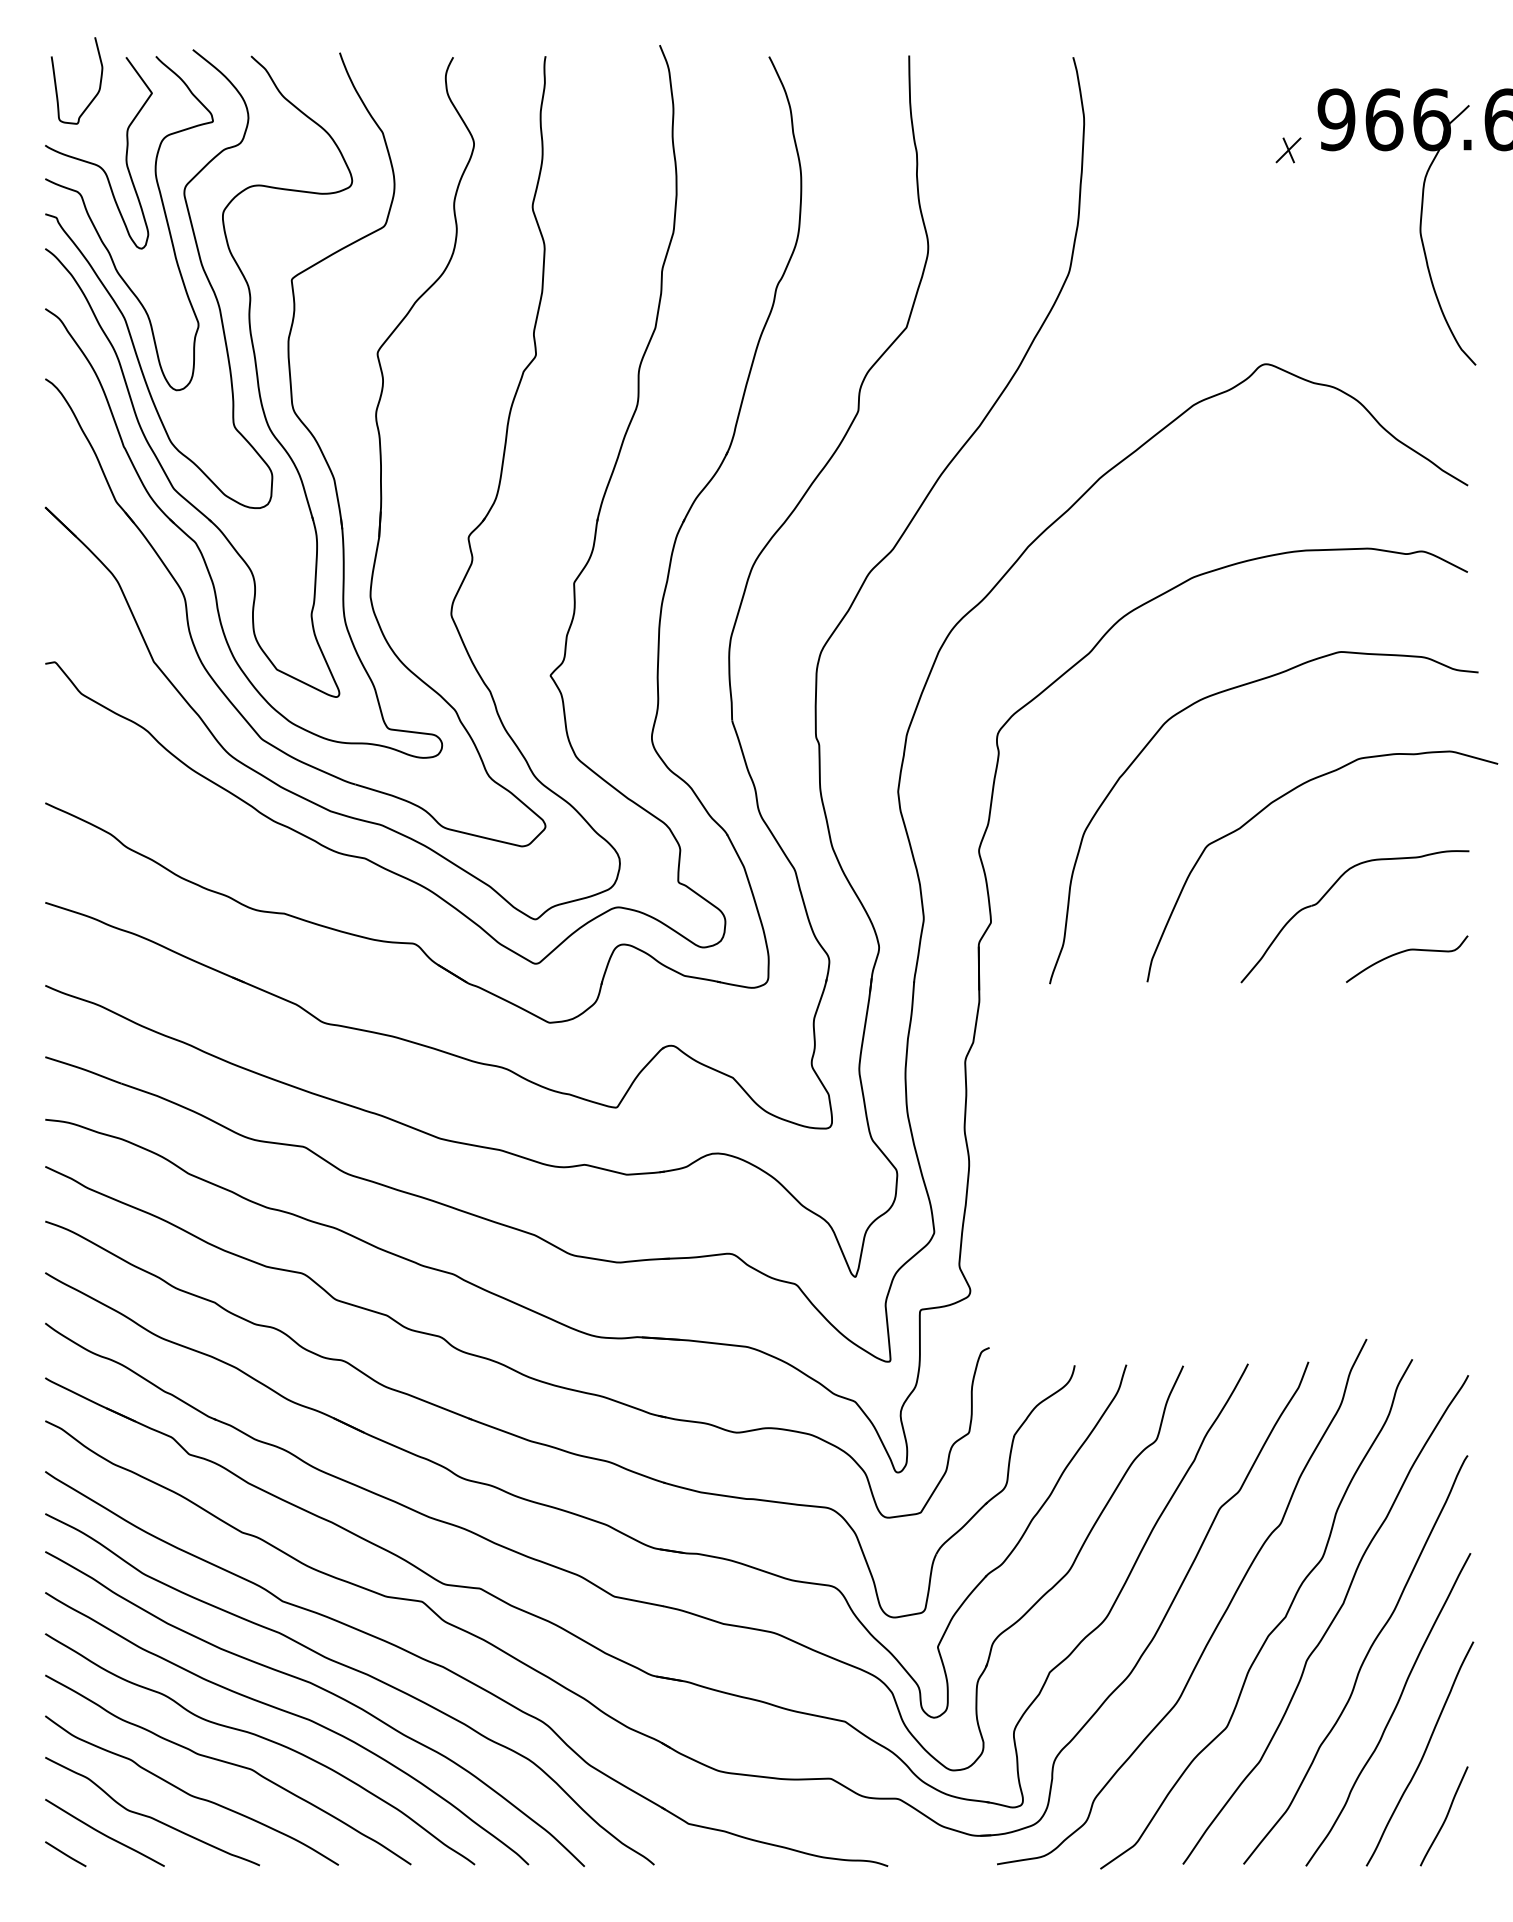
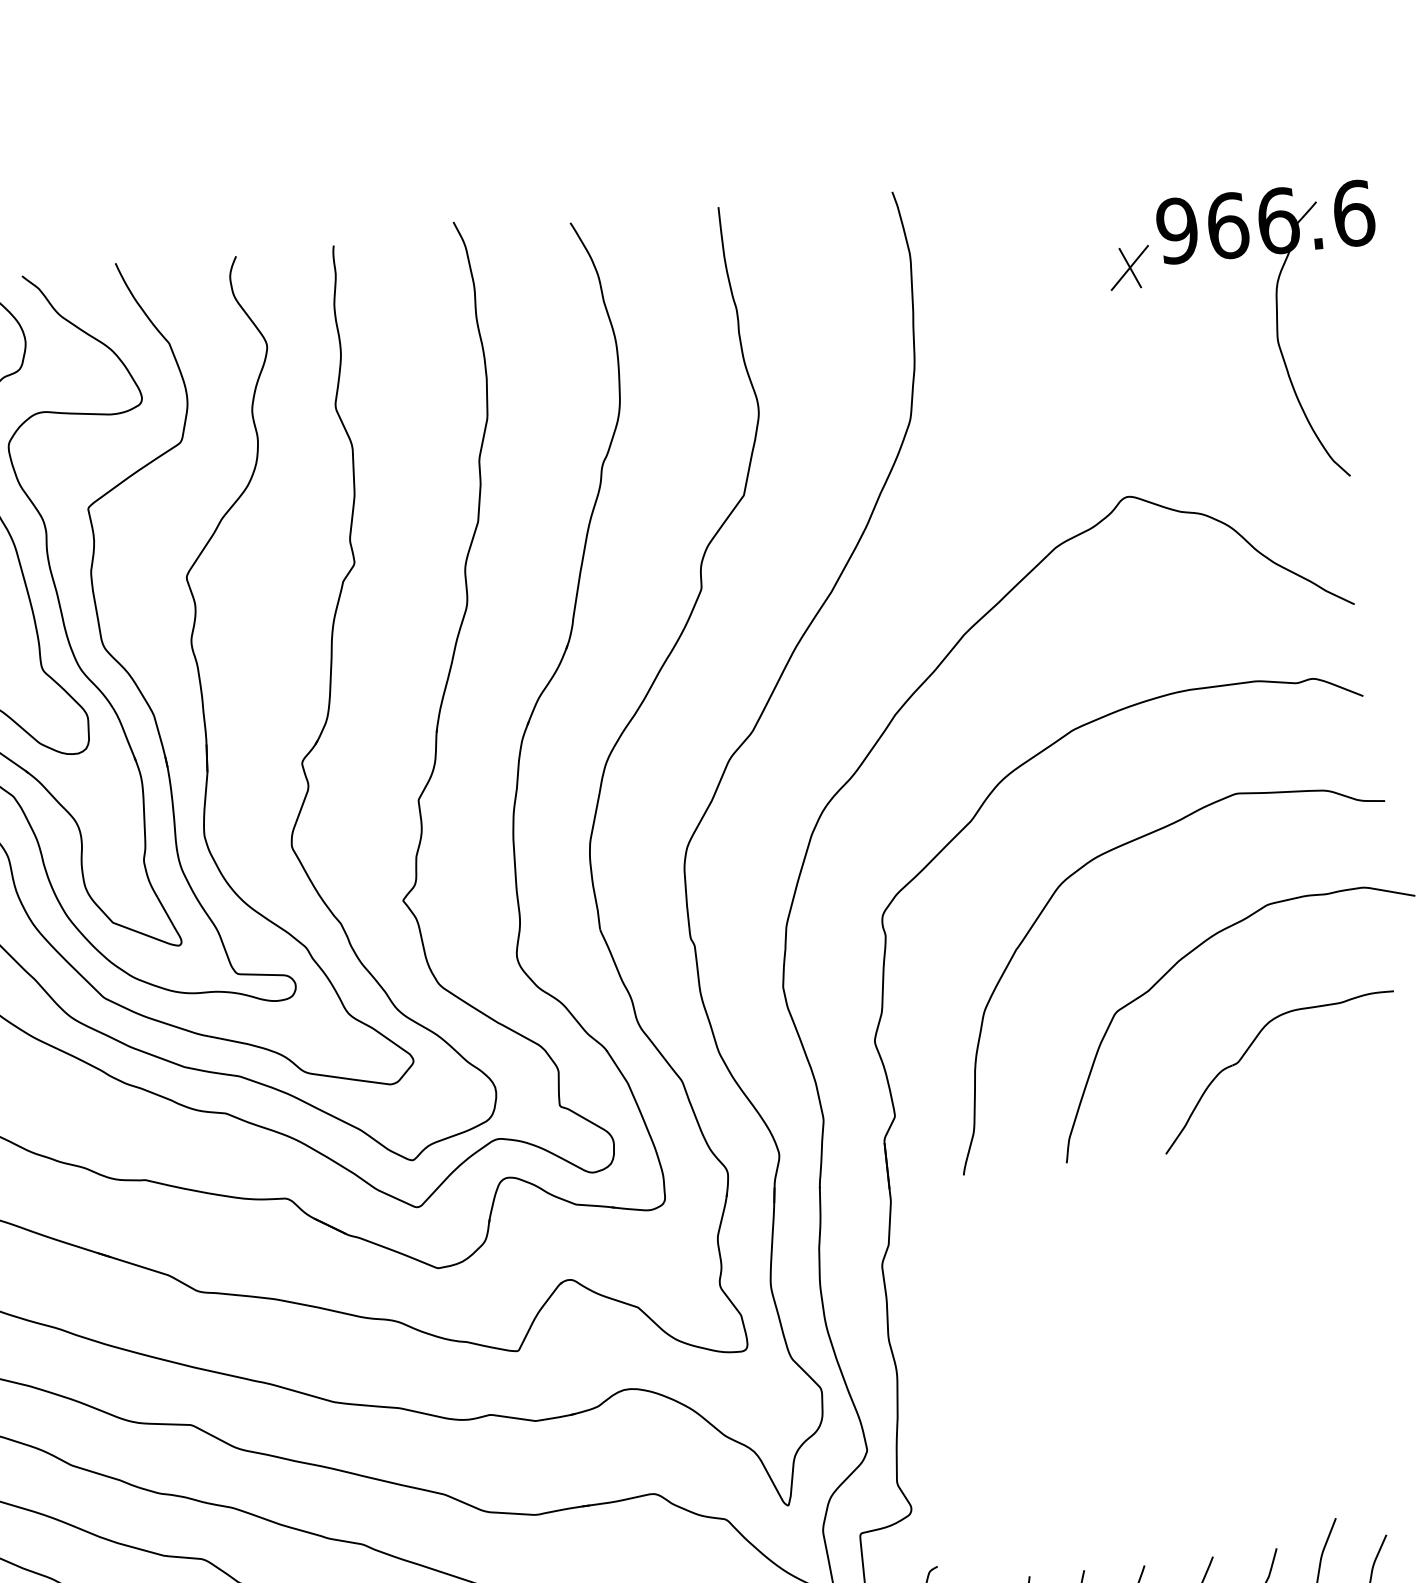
part: (1288, 150) -> (1129, 268), size x1.6
curve: (1404, 952) -> (1335, 1105), removed

